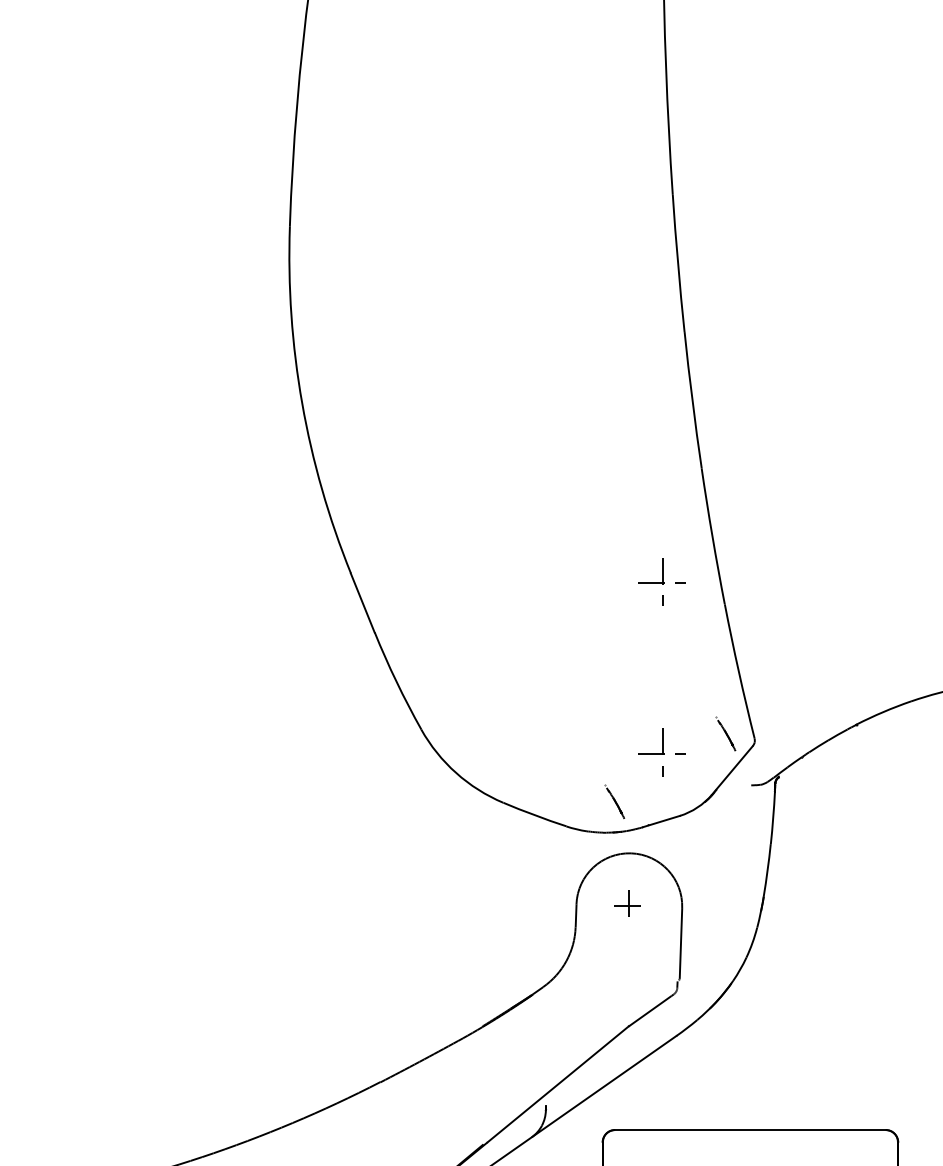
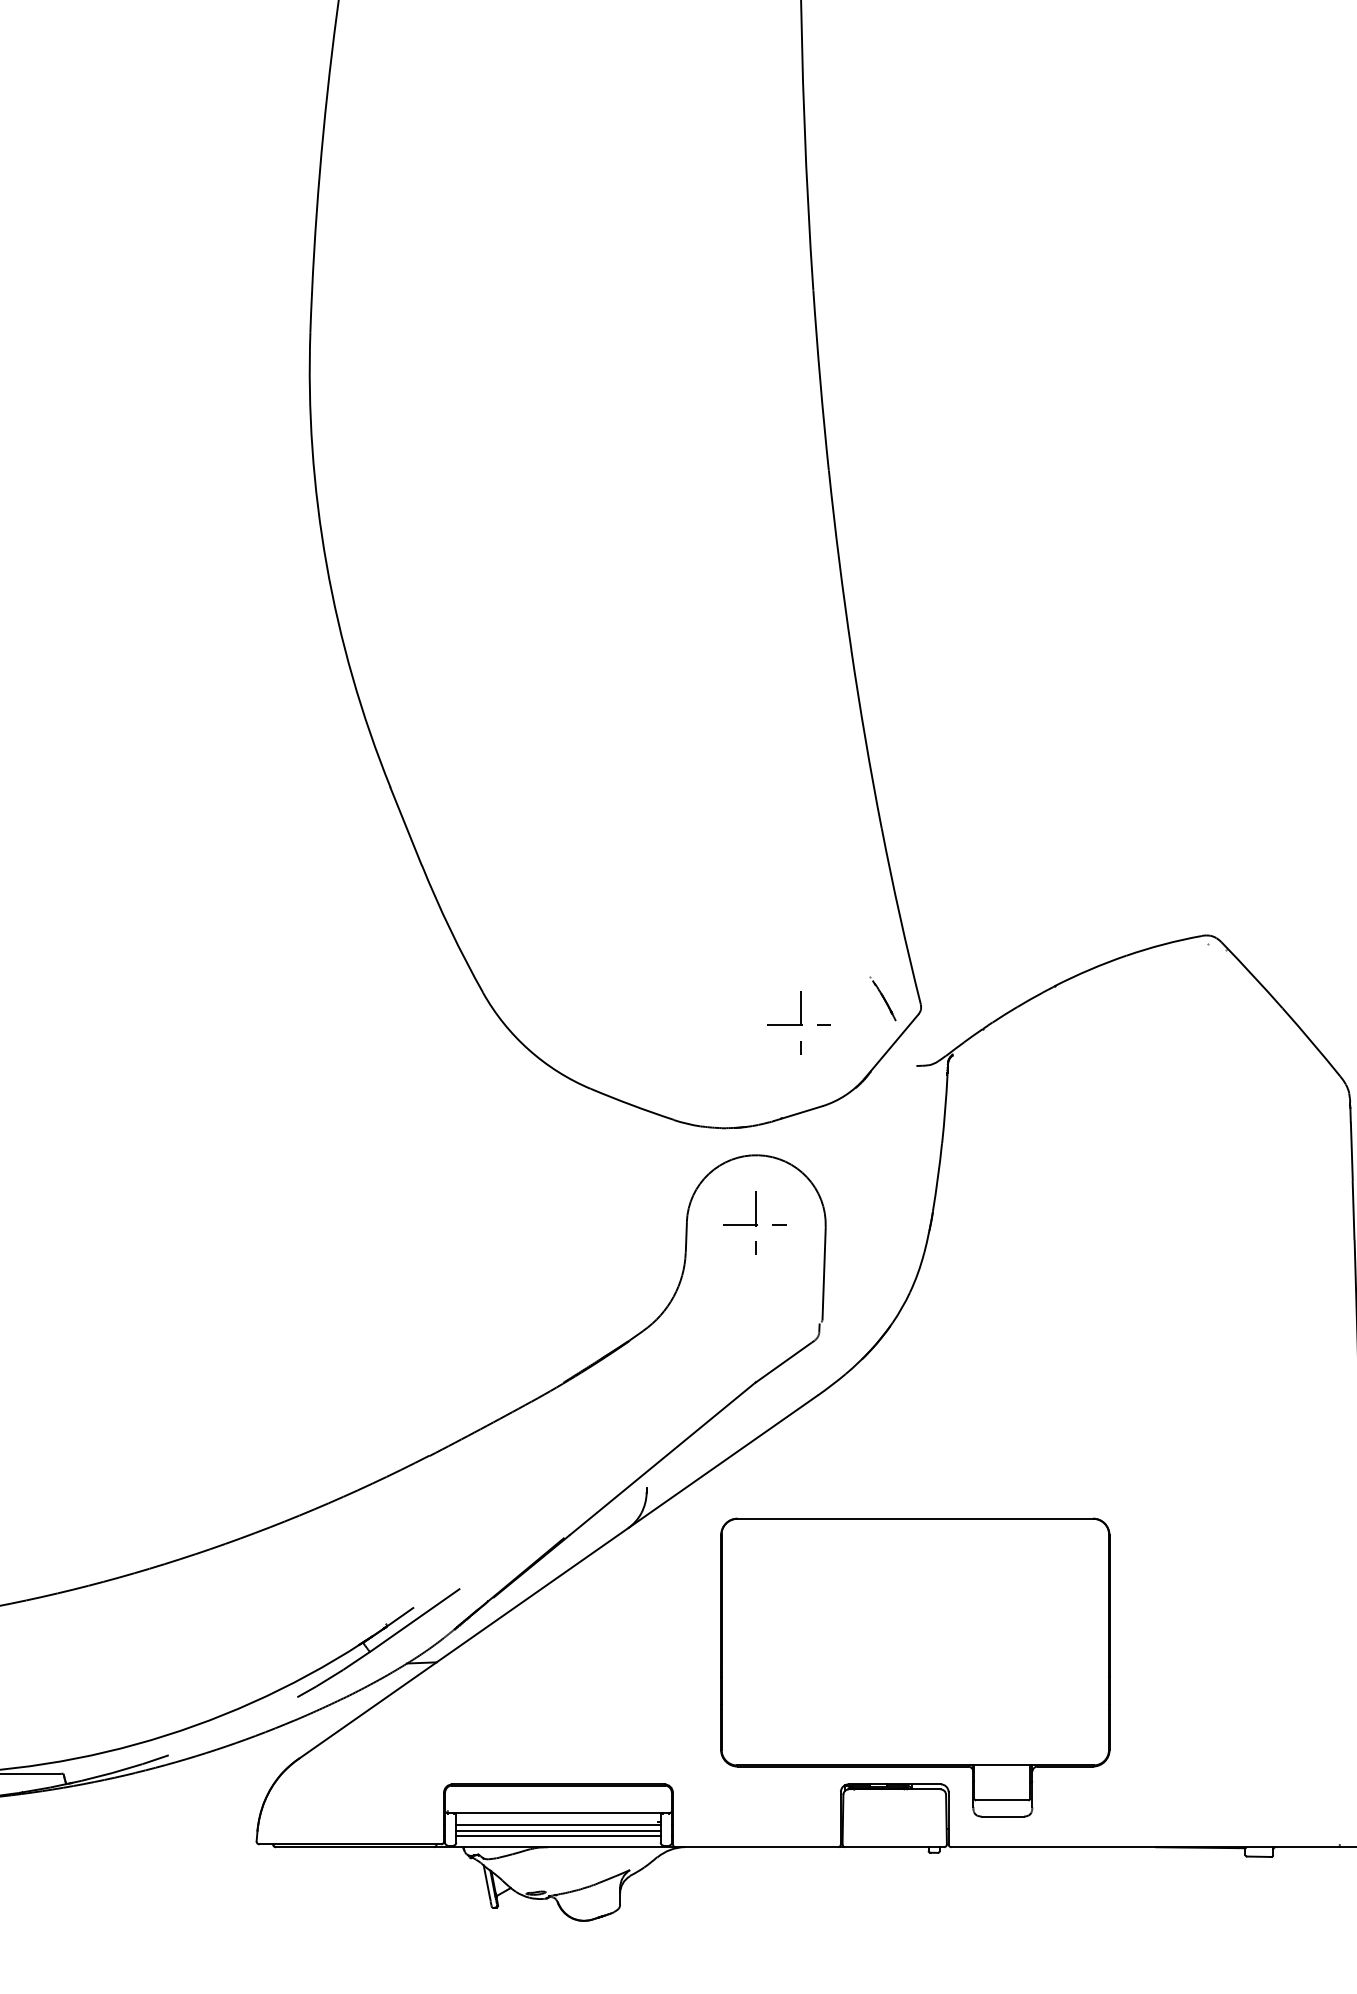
part: (661, 581) -> (798, 798), removed
part: (614, 801) -> (736, 1087), removed
part: (627, 904) -> (754, 1222), size x1.67

